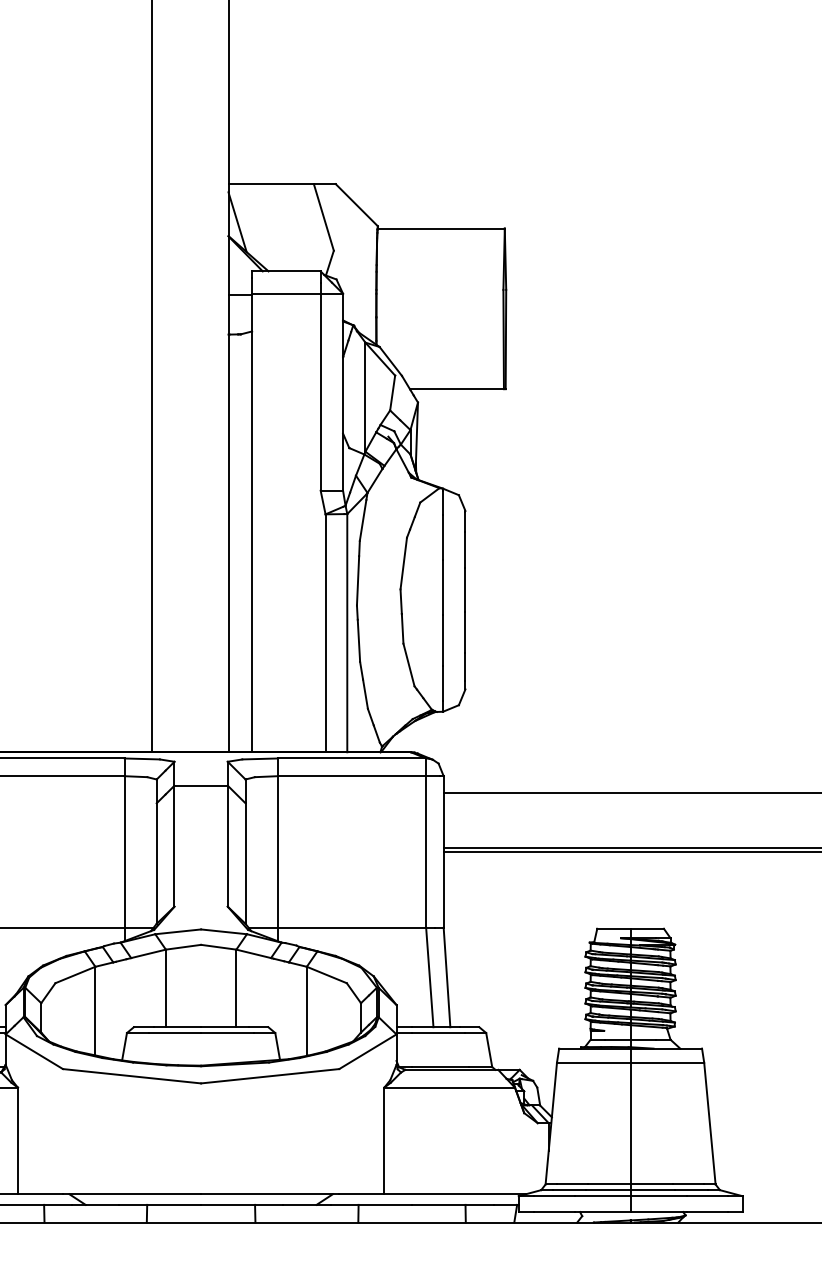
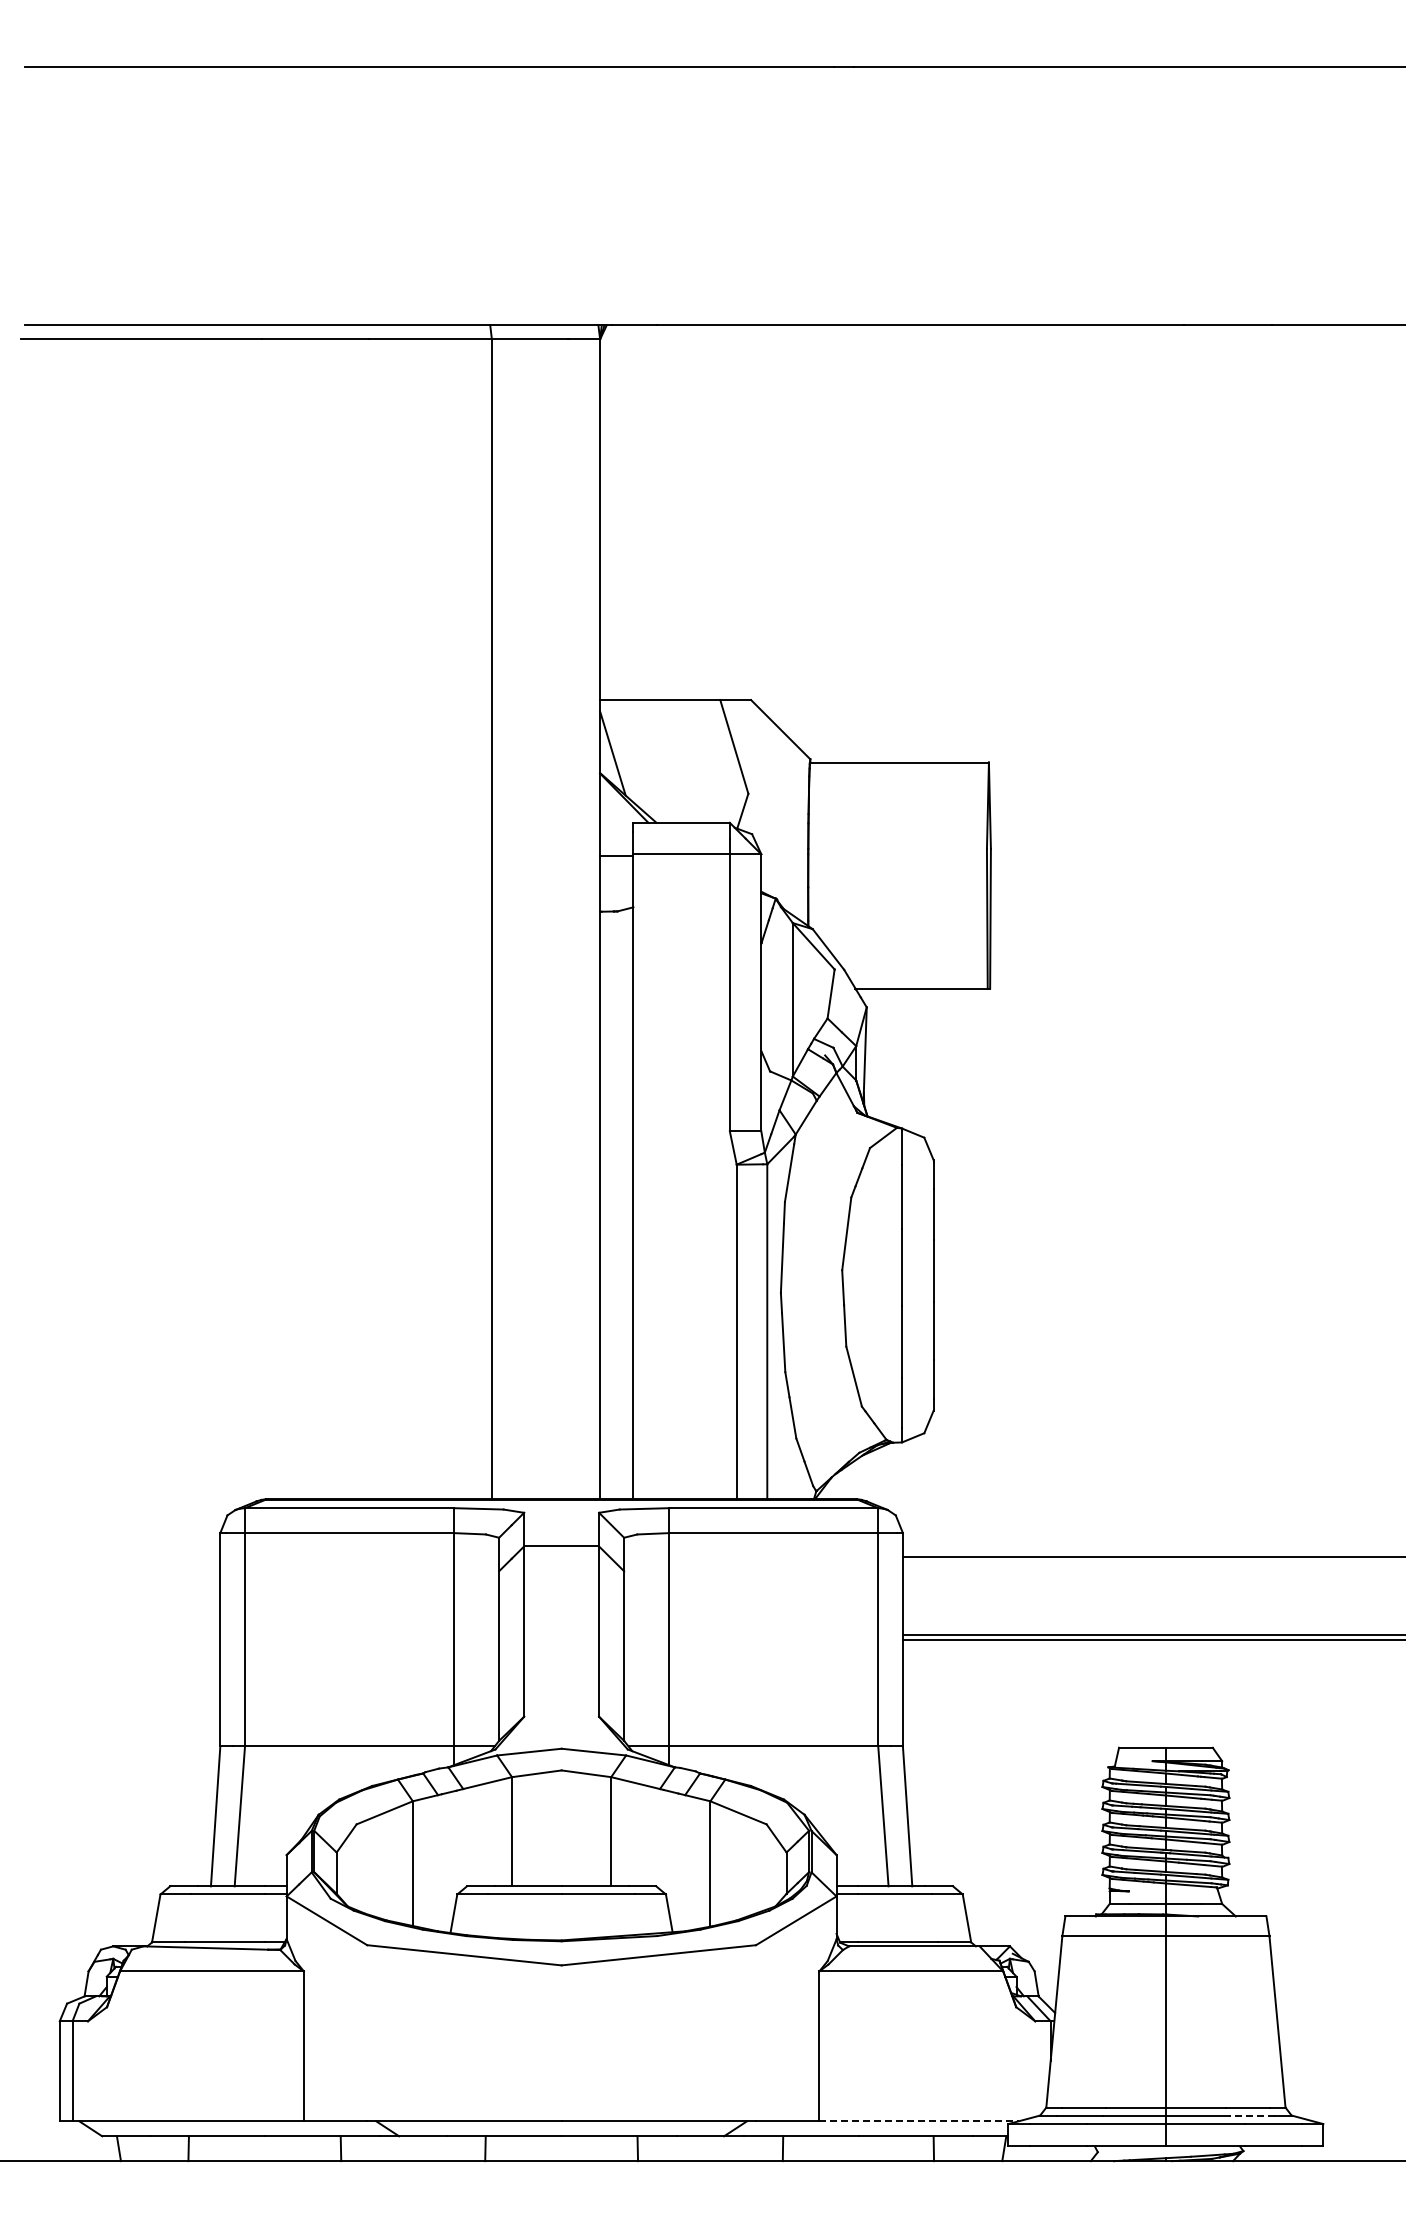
line: (691, 1190) -> (1251, 2115), solid -> dashed
line: (455, 1194) -> (919, 2121), solid -> dashed

